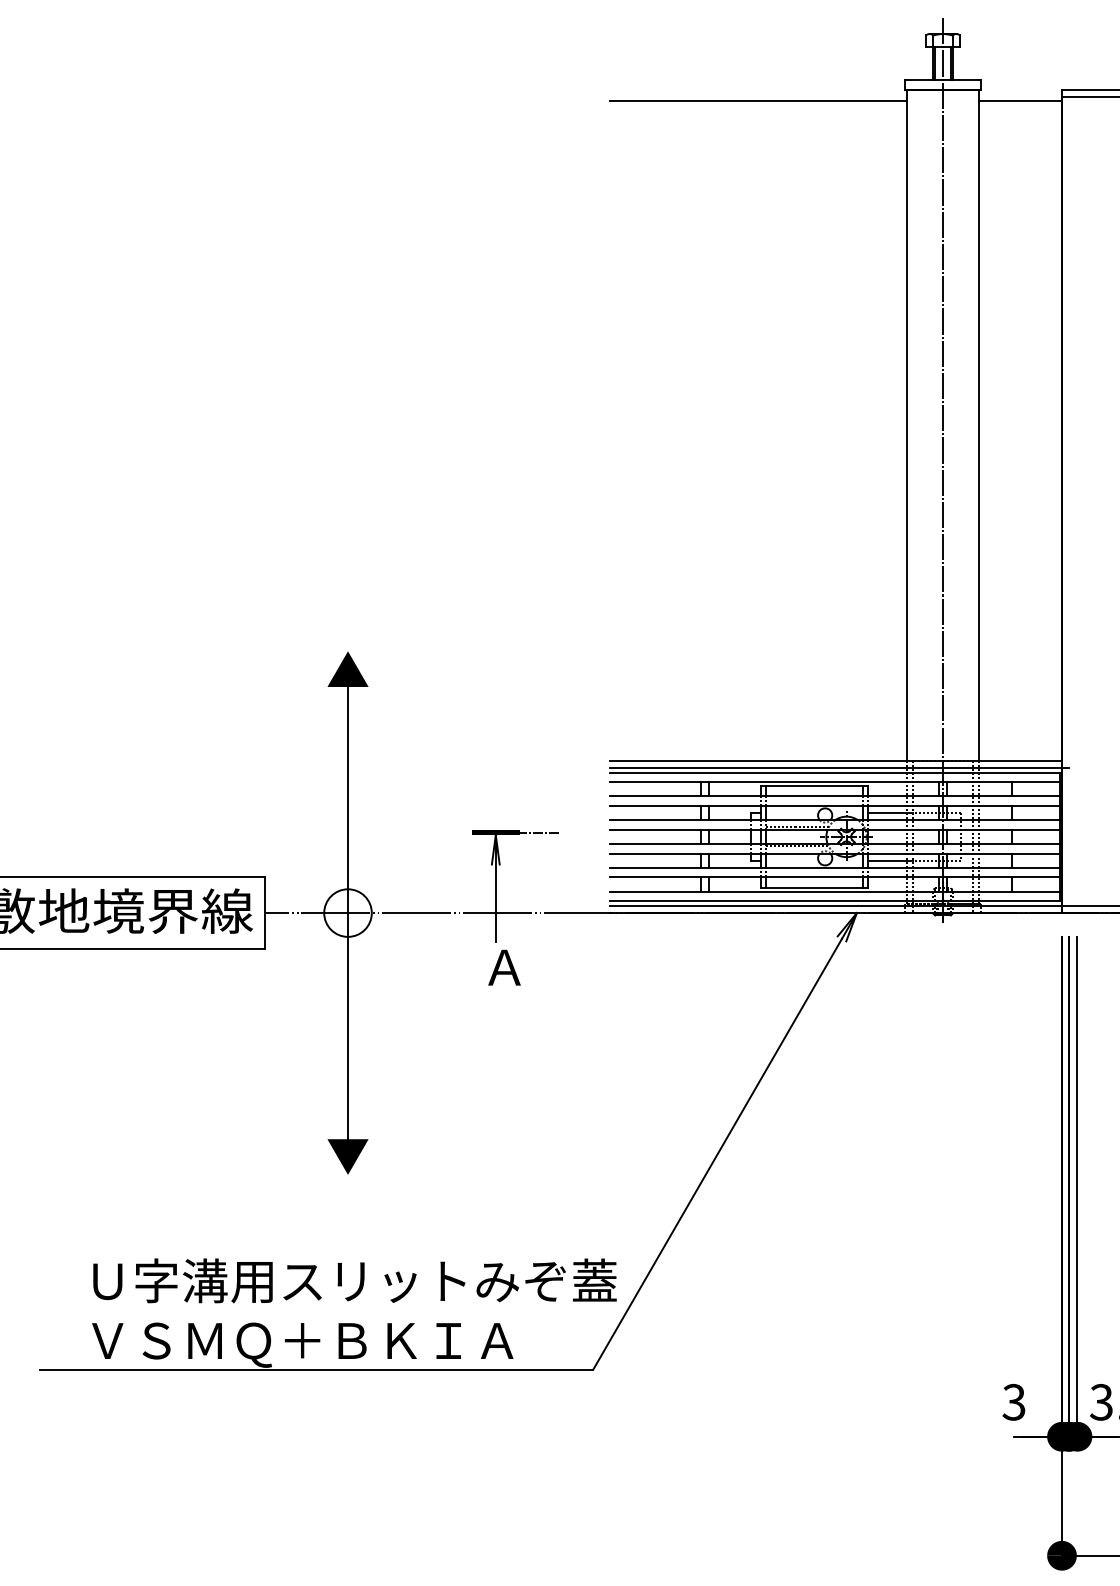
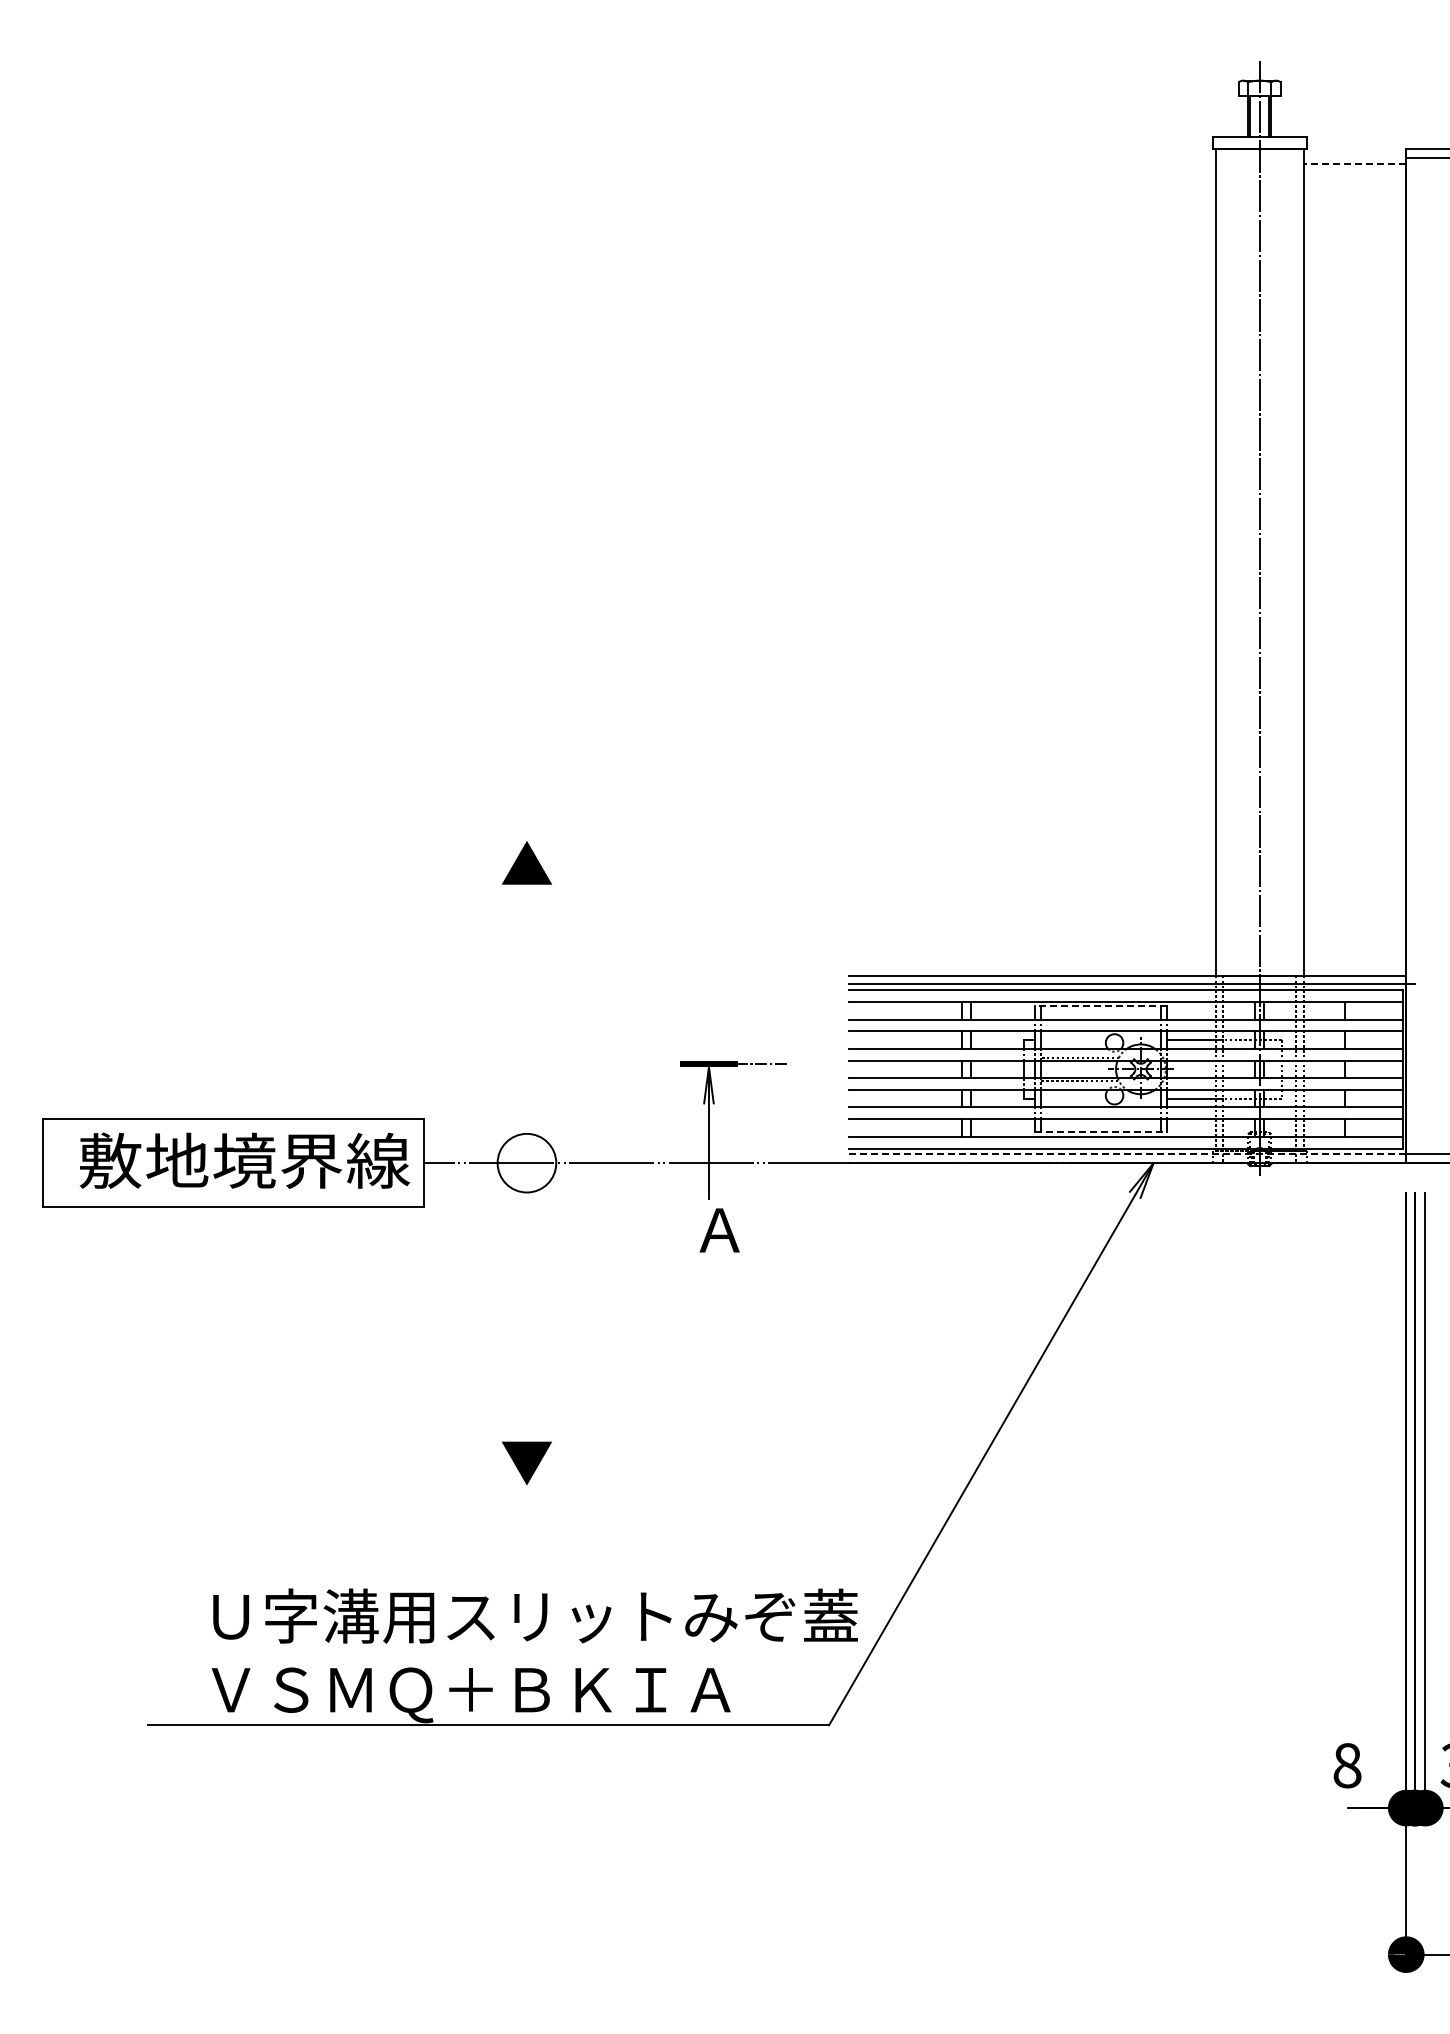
line: (758, 101) -> (1032, 163), removed
line: (1019, 101) -> (1354, 163), solid -> dashed
line: (814, 785) -> (1101, 1006), solid -> dashed
line: (814, 888) -> (1101, 1132), solid -> dashed
line: (835, 906) -> (1127, 1154), solid -> dashed
line: (347, 913) -> (526, 1163), removed
text: (1014, 1402) -> (1347, 1765), 3 -> 8

